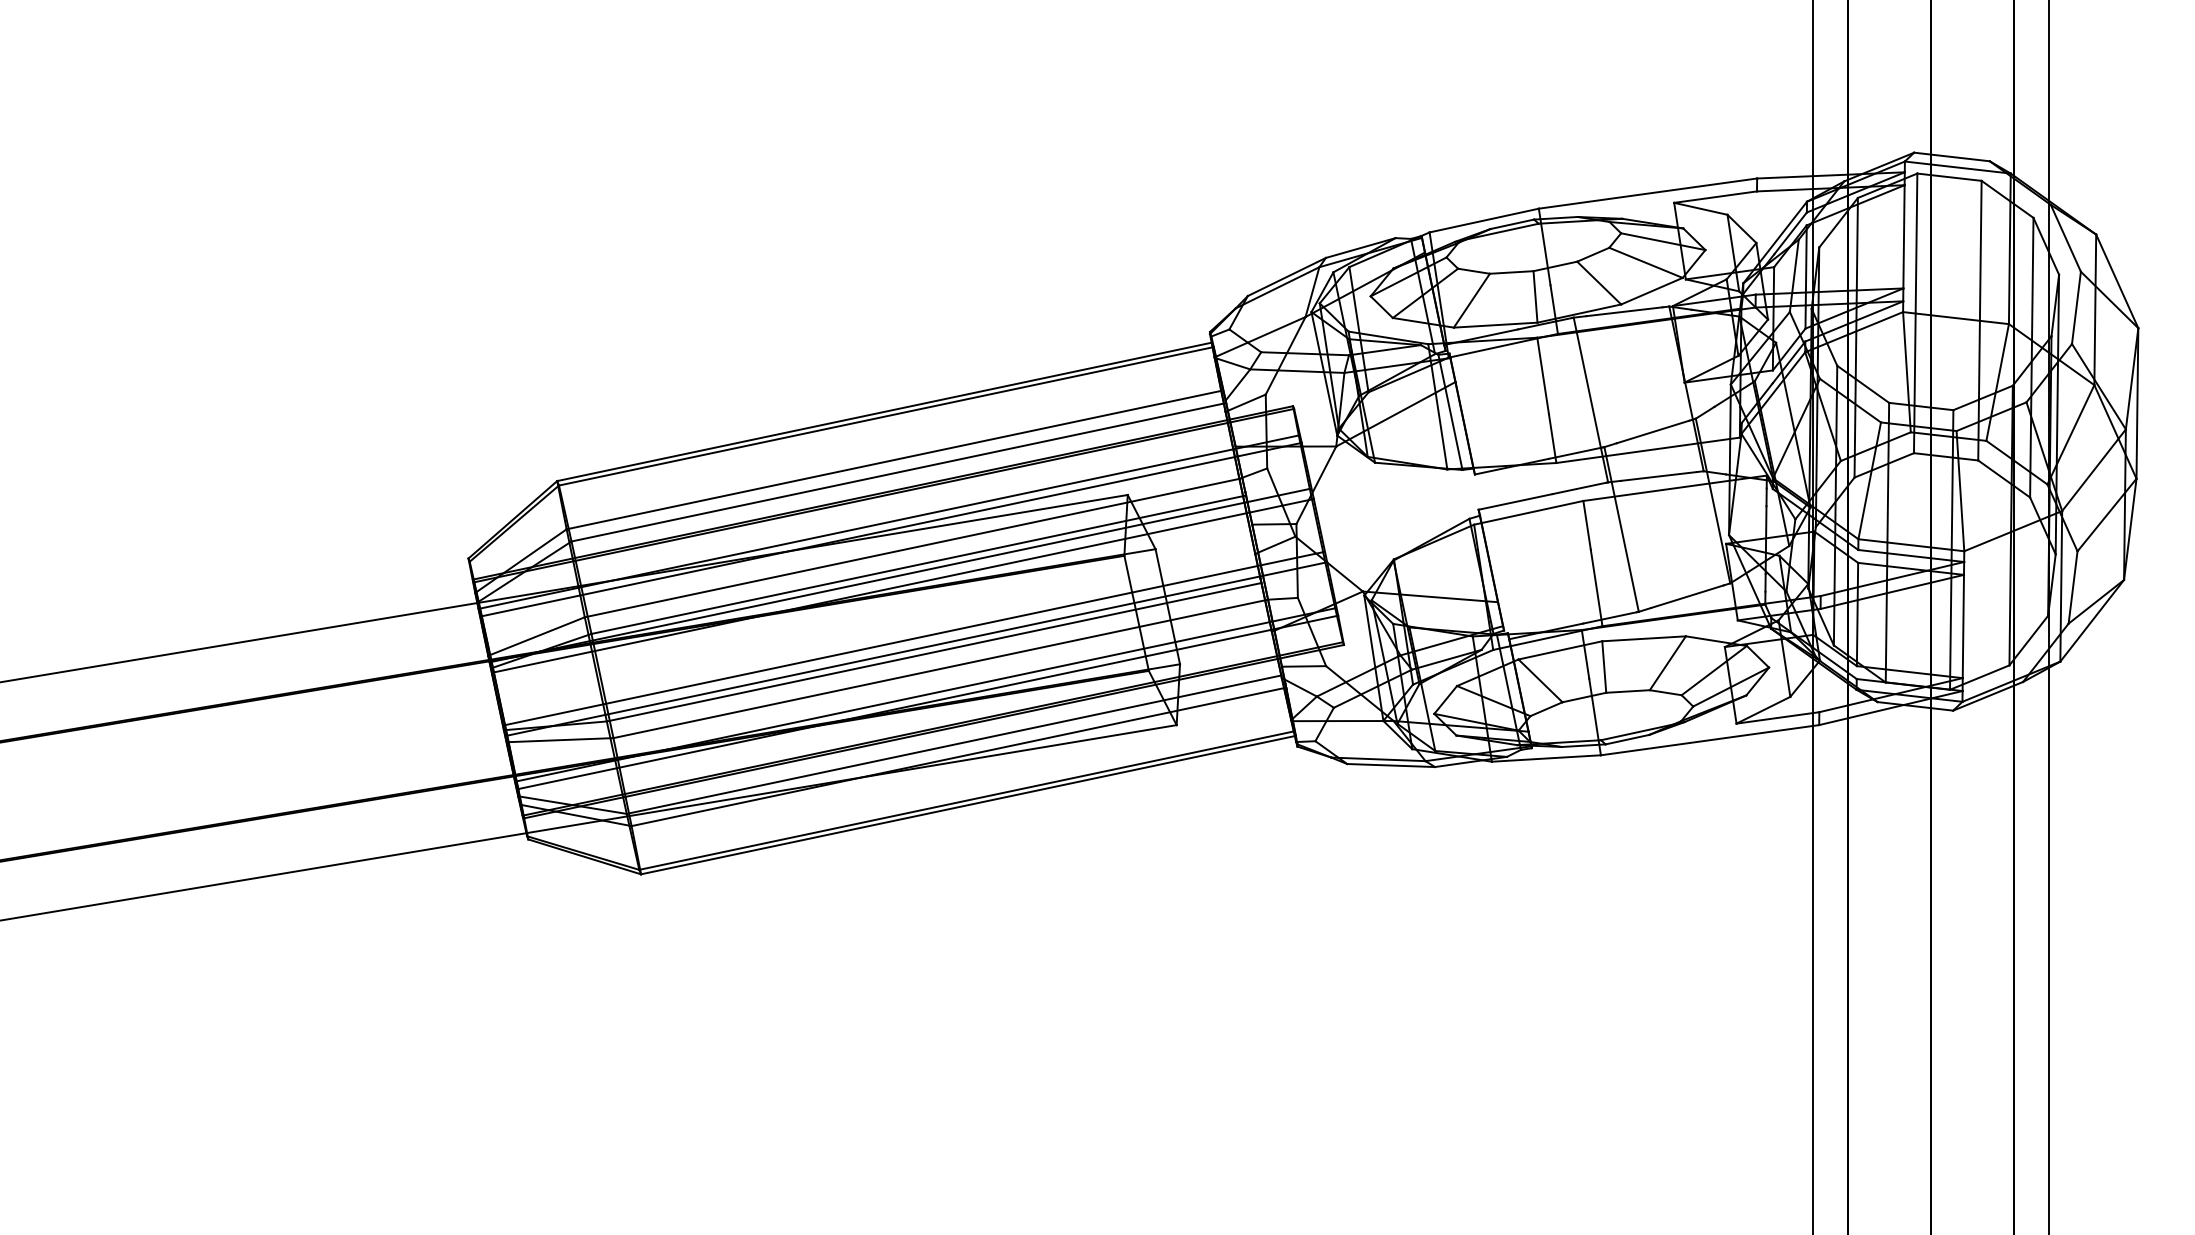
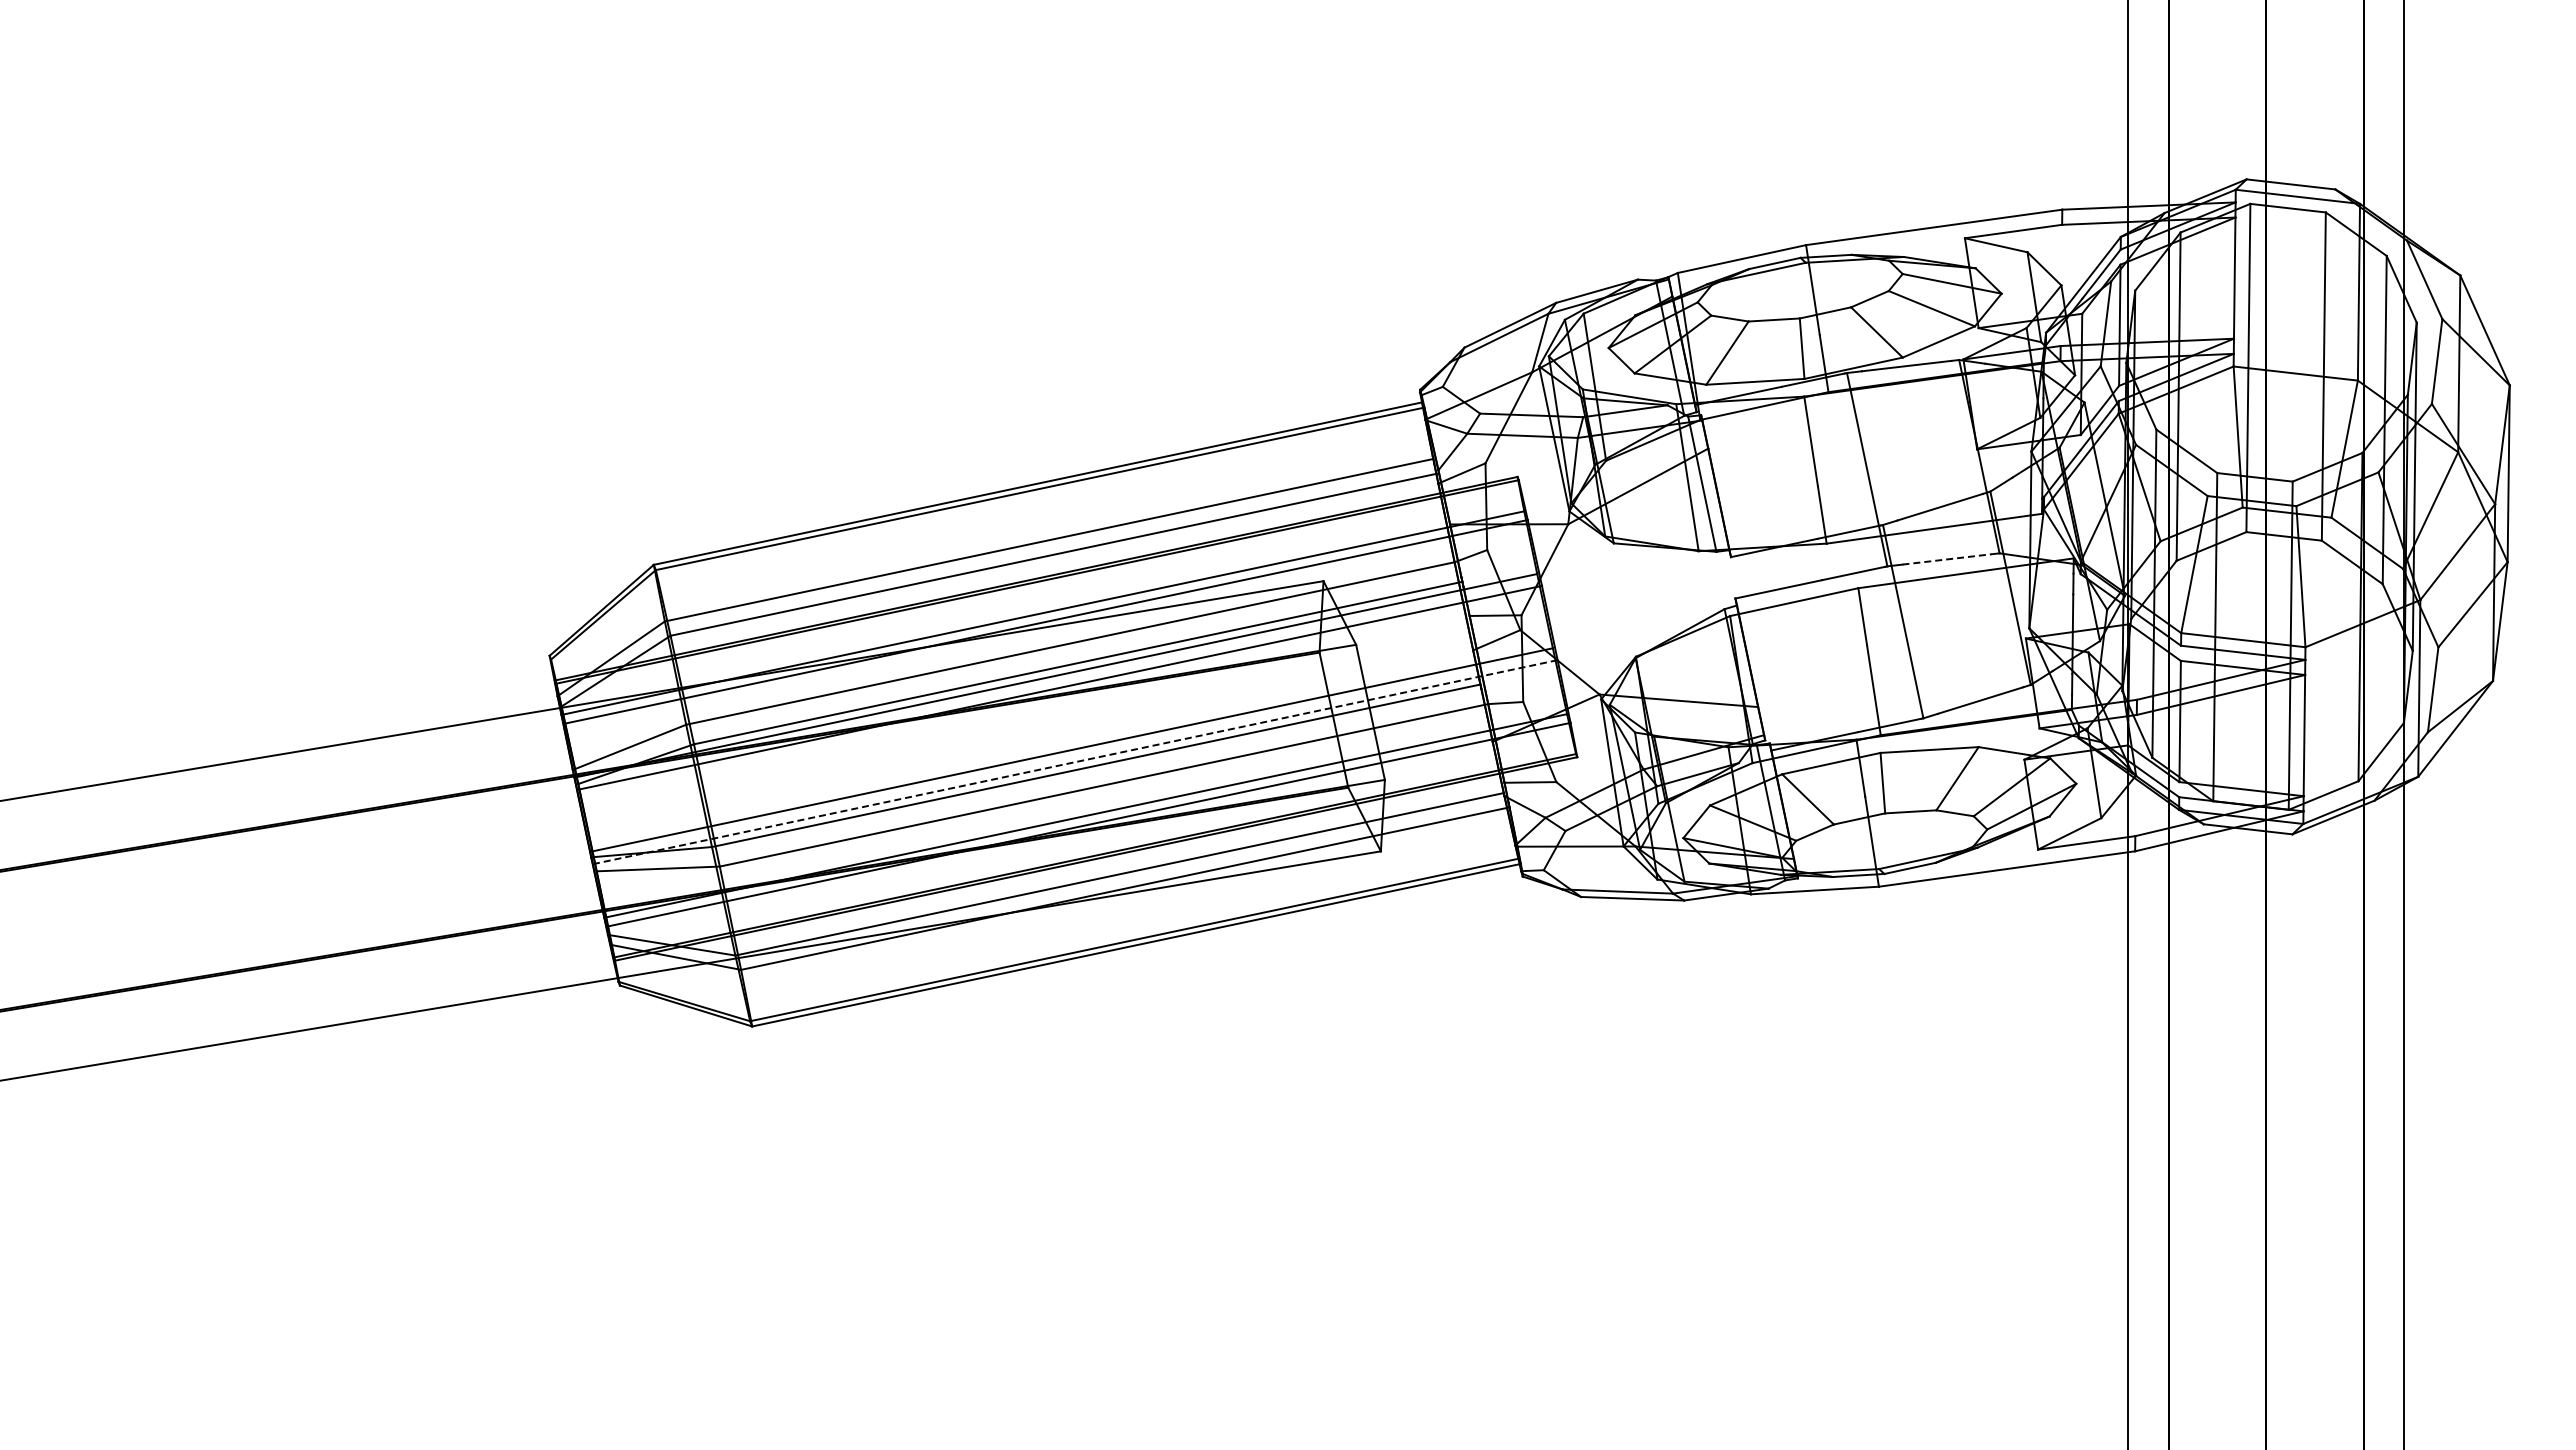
line: (1659, 476) -> (1947, 559), solid -> dashed
line: (917, 648) -> (1076, 761), solid -> dashed

